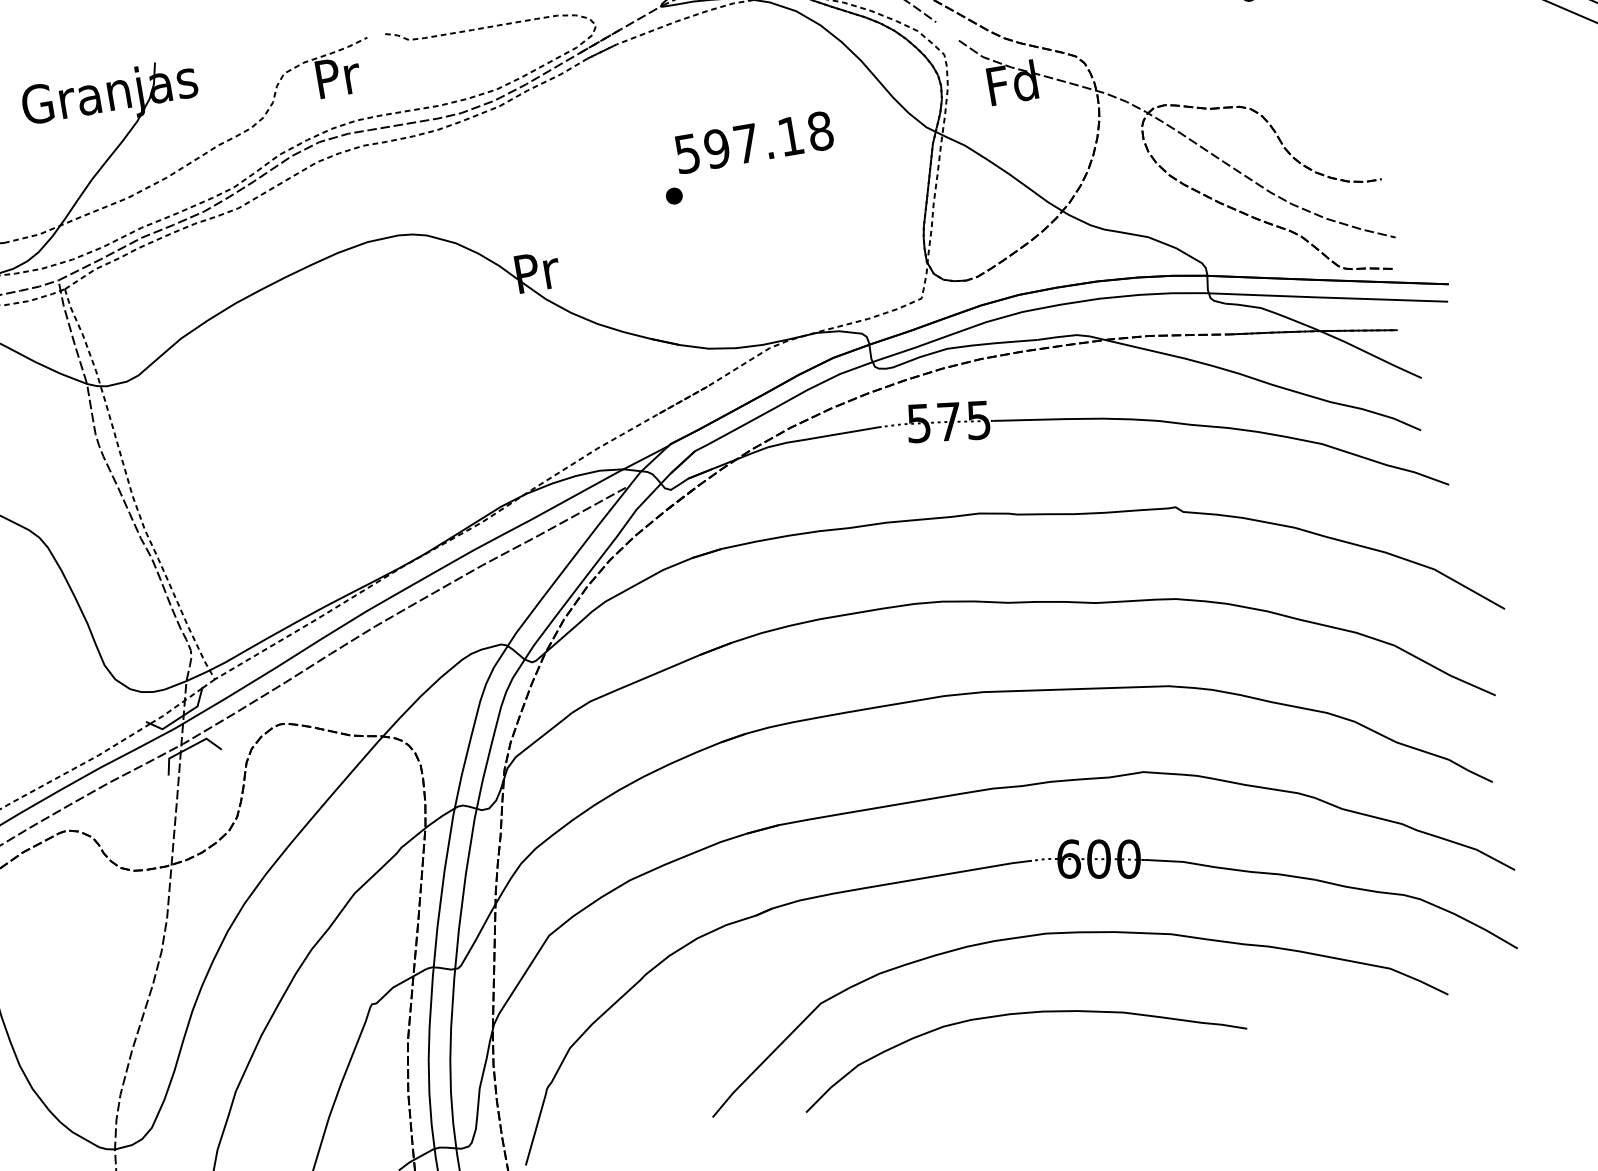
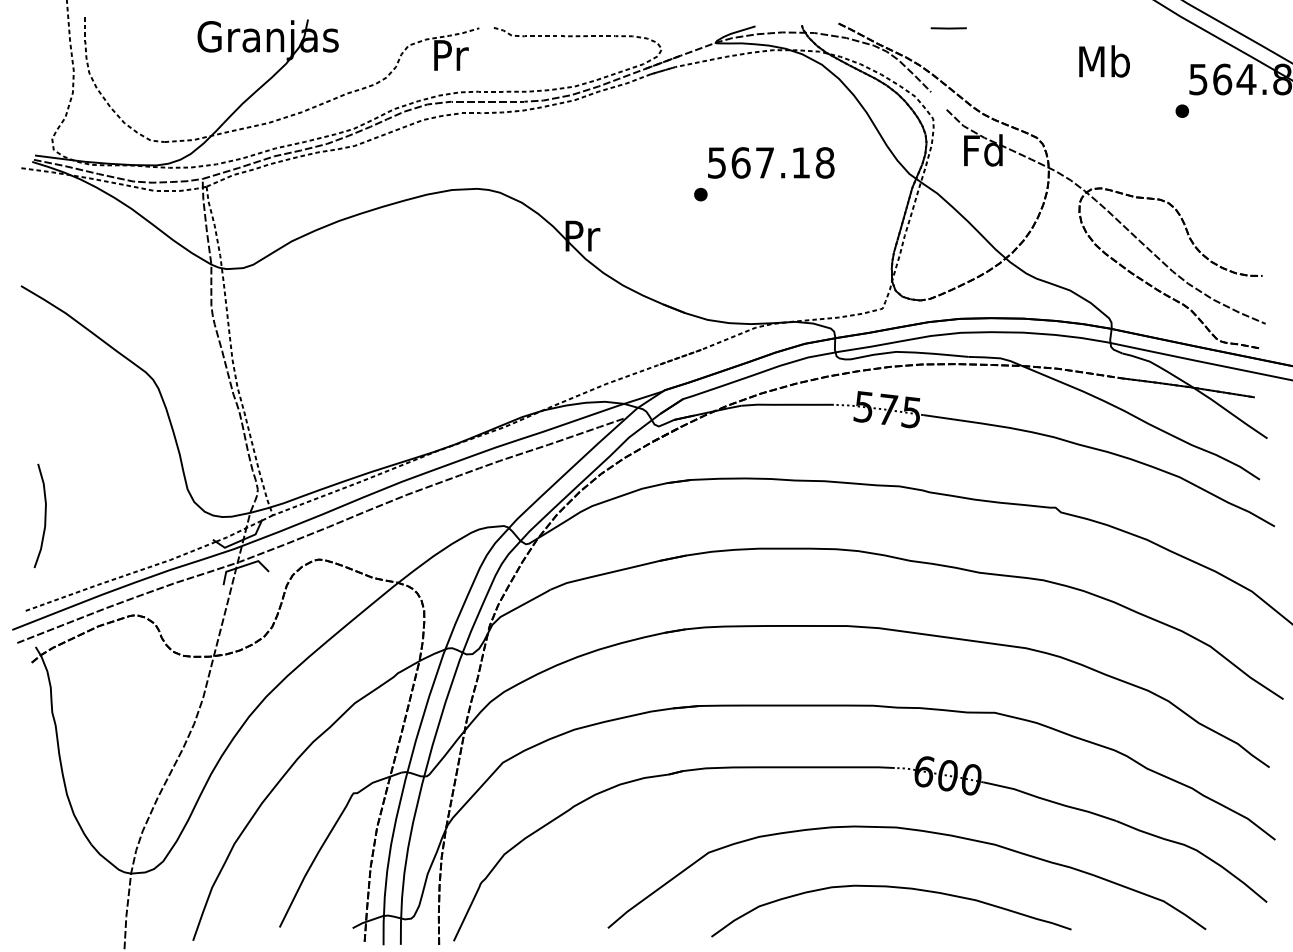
text: (716, 148) -> (740, 162), 597.18 -> 567.18
curve: (1022, 1014) -> (895, 888), moved

